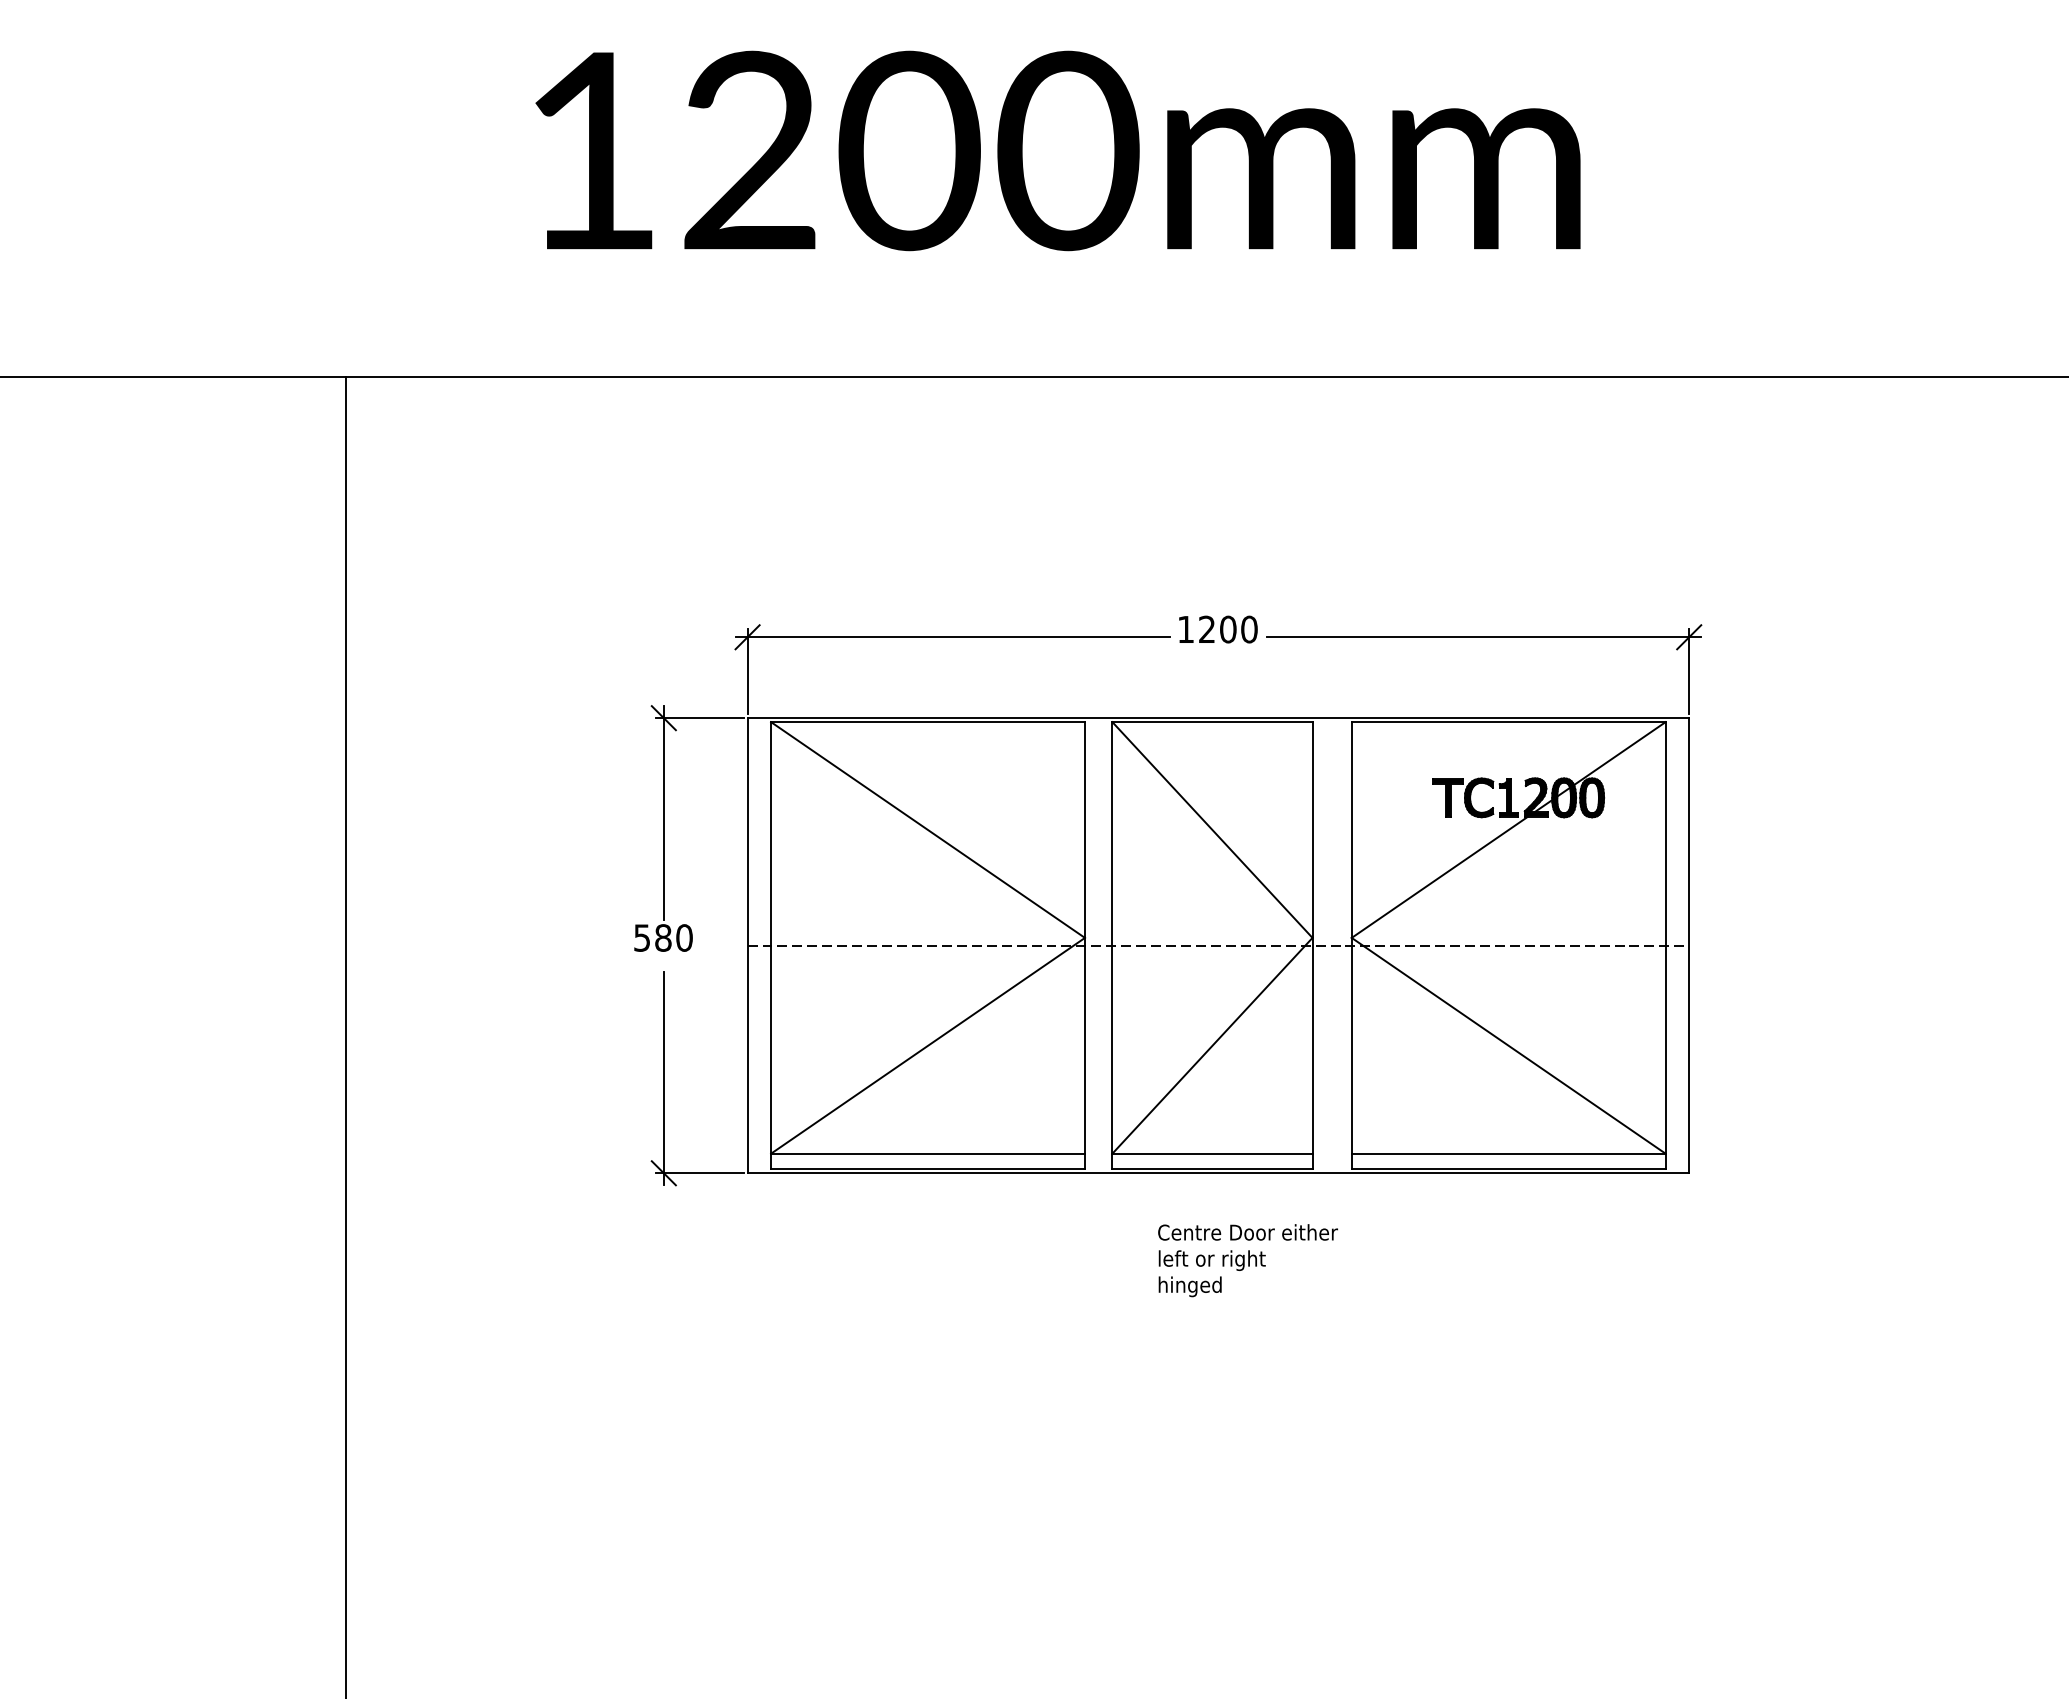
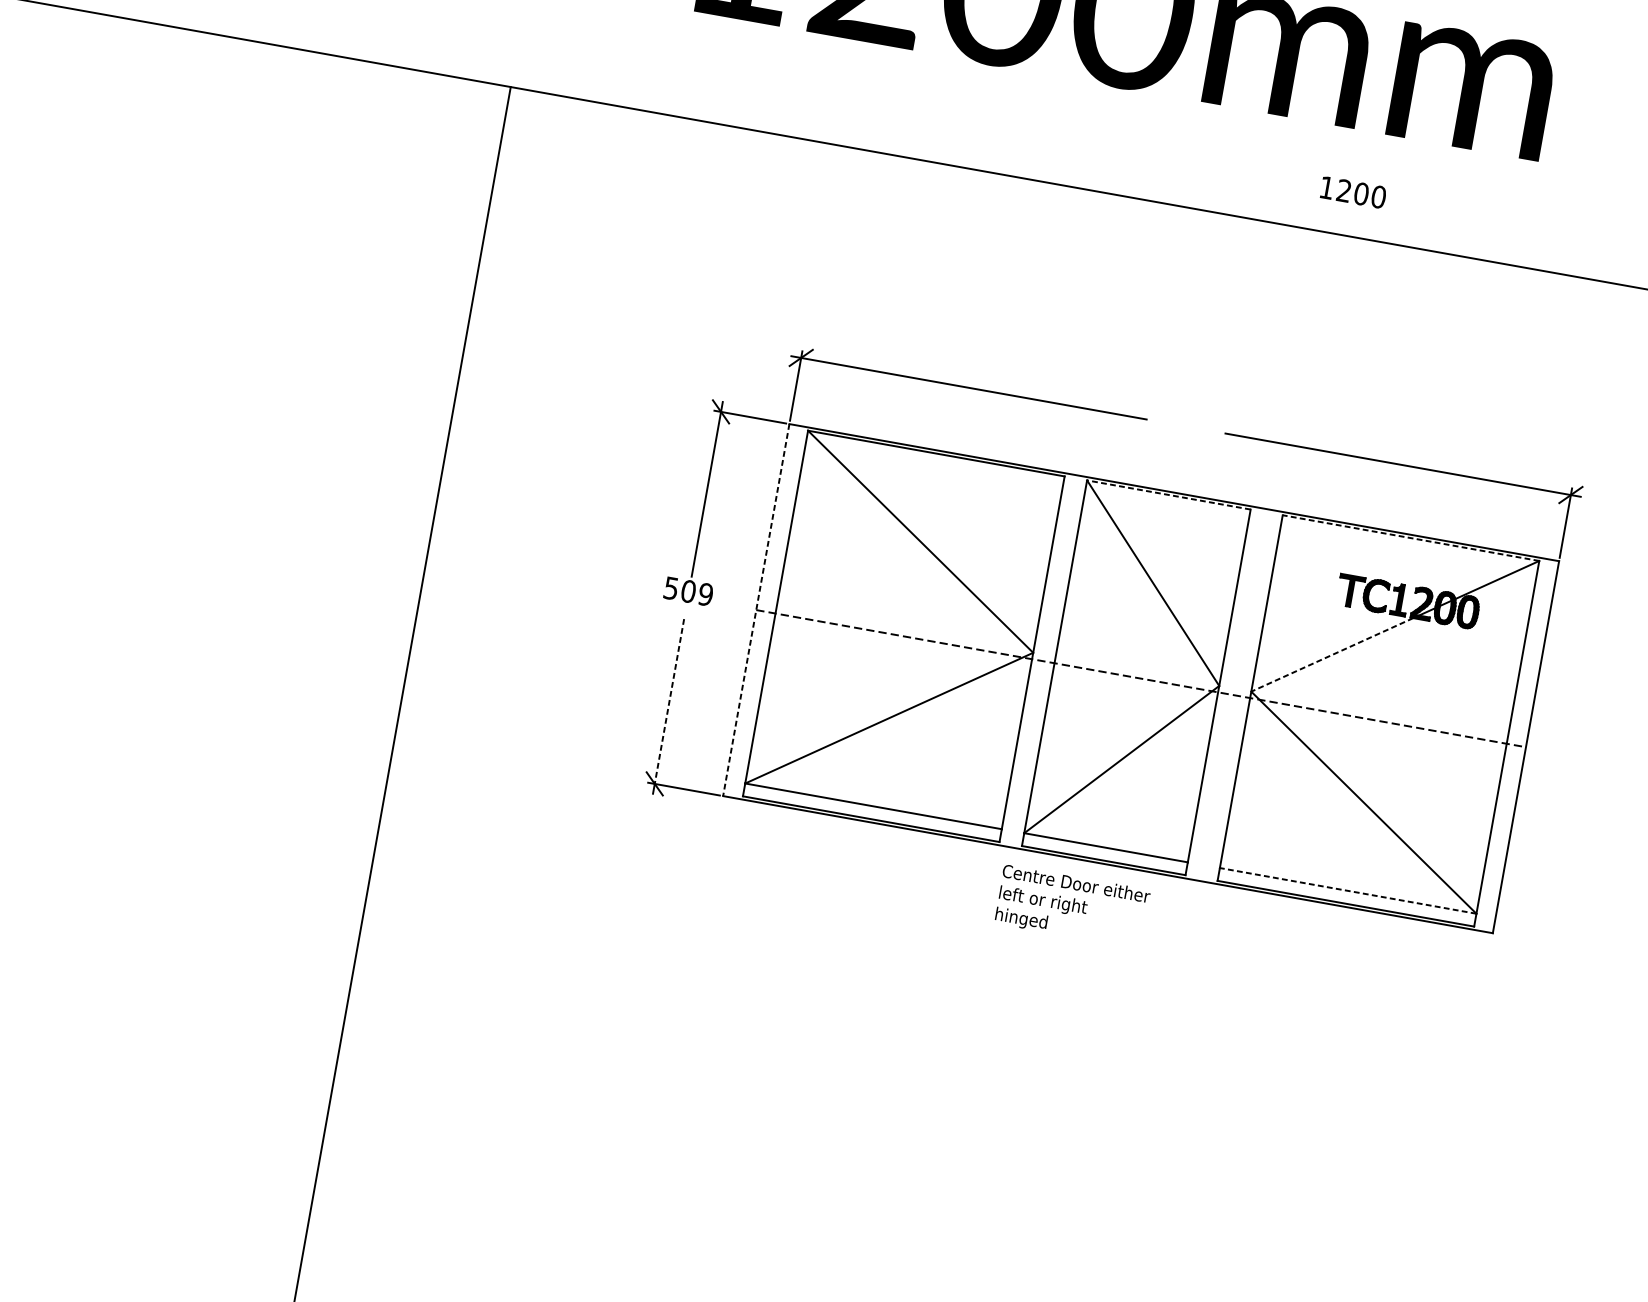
text: (1218, 629) -> (1353, 192), moved
line: (1211, 722) -> (1168, 495), solid -> dashed
line: (1508, 722) -> (1410, 538), solid -> dashed
line: (1439, 877) -> (1331, 655), solid -> dashed
text: (673, 937) -> (696, 592), 580 -> 509
line: (747, 945) -> (756, 609), solid -> dashed
line: (663, 1072) -> (669, 701), solid -> dashed
line: (1508, 1153) -> (1348, 890), solid -> dashed
text: (1247, 1260) -> (1072, 906), moved

